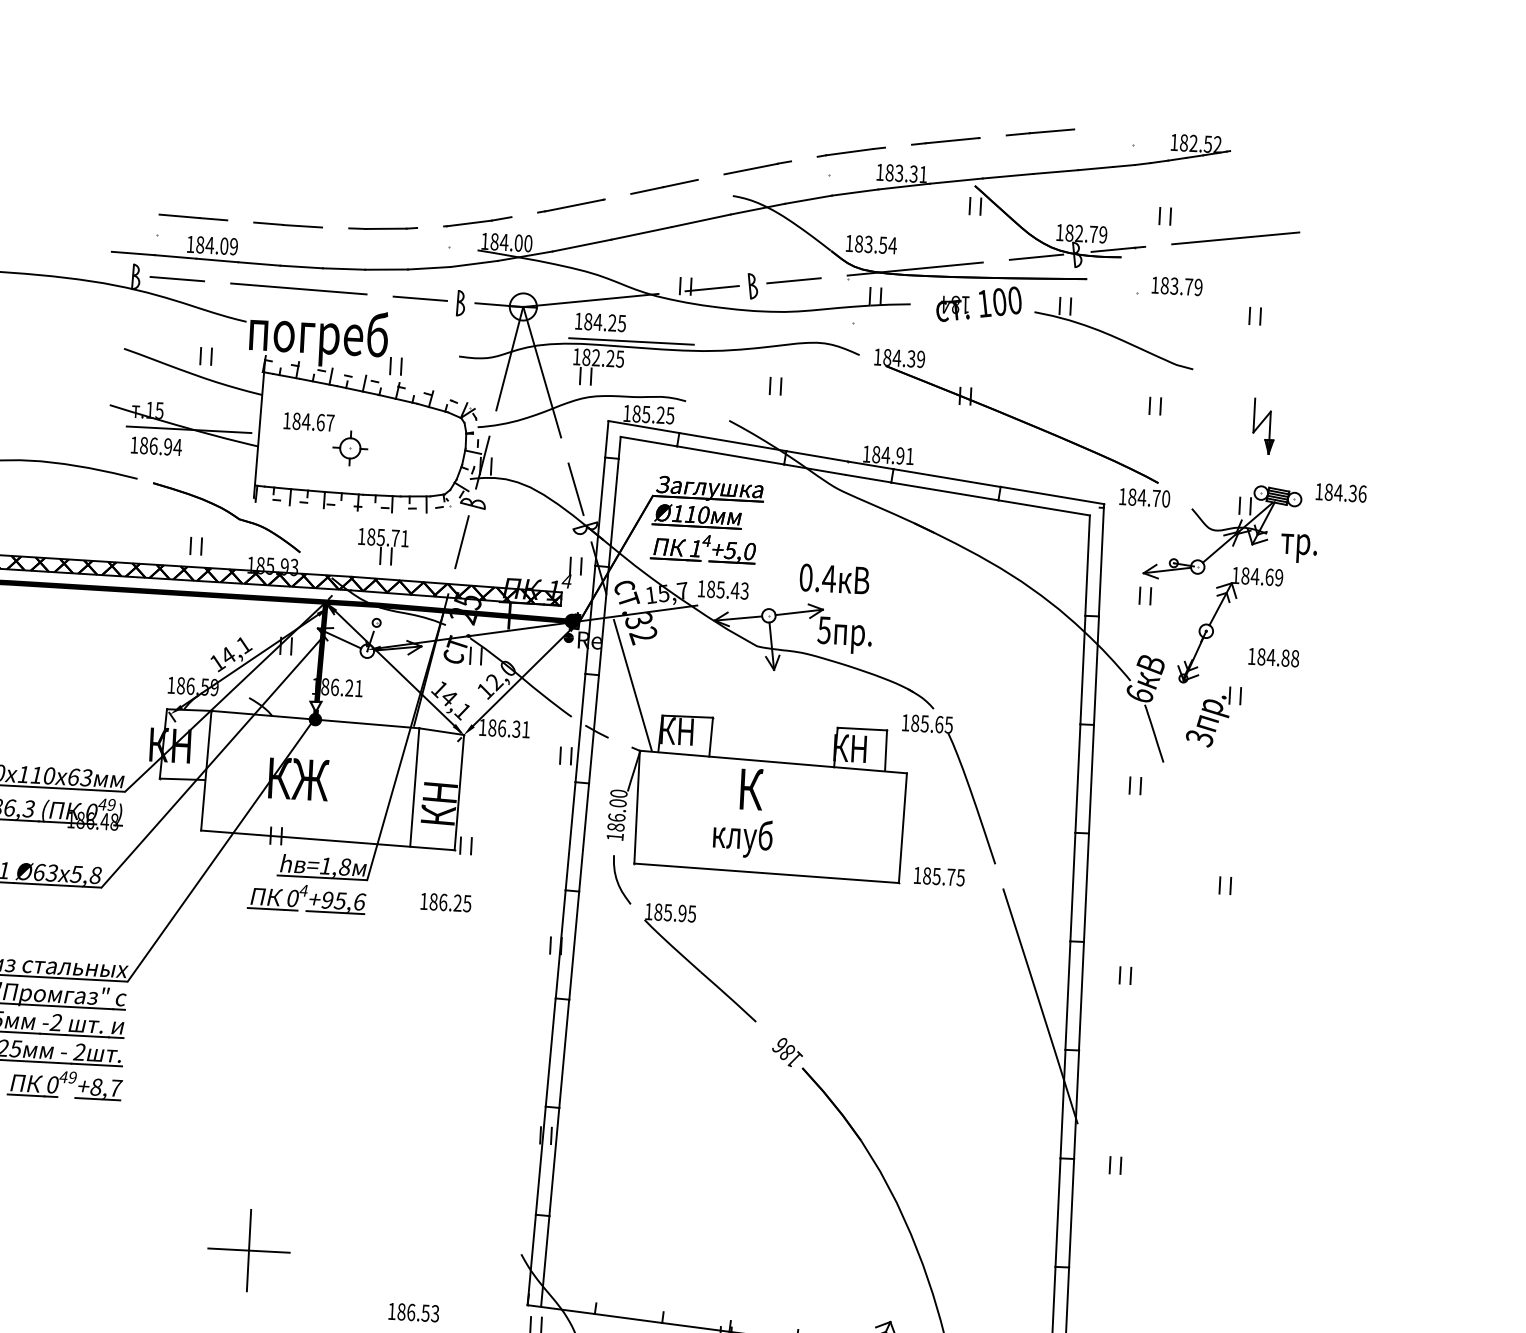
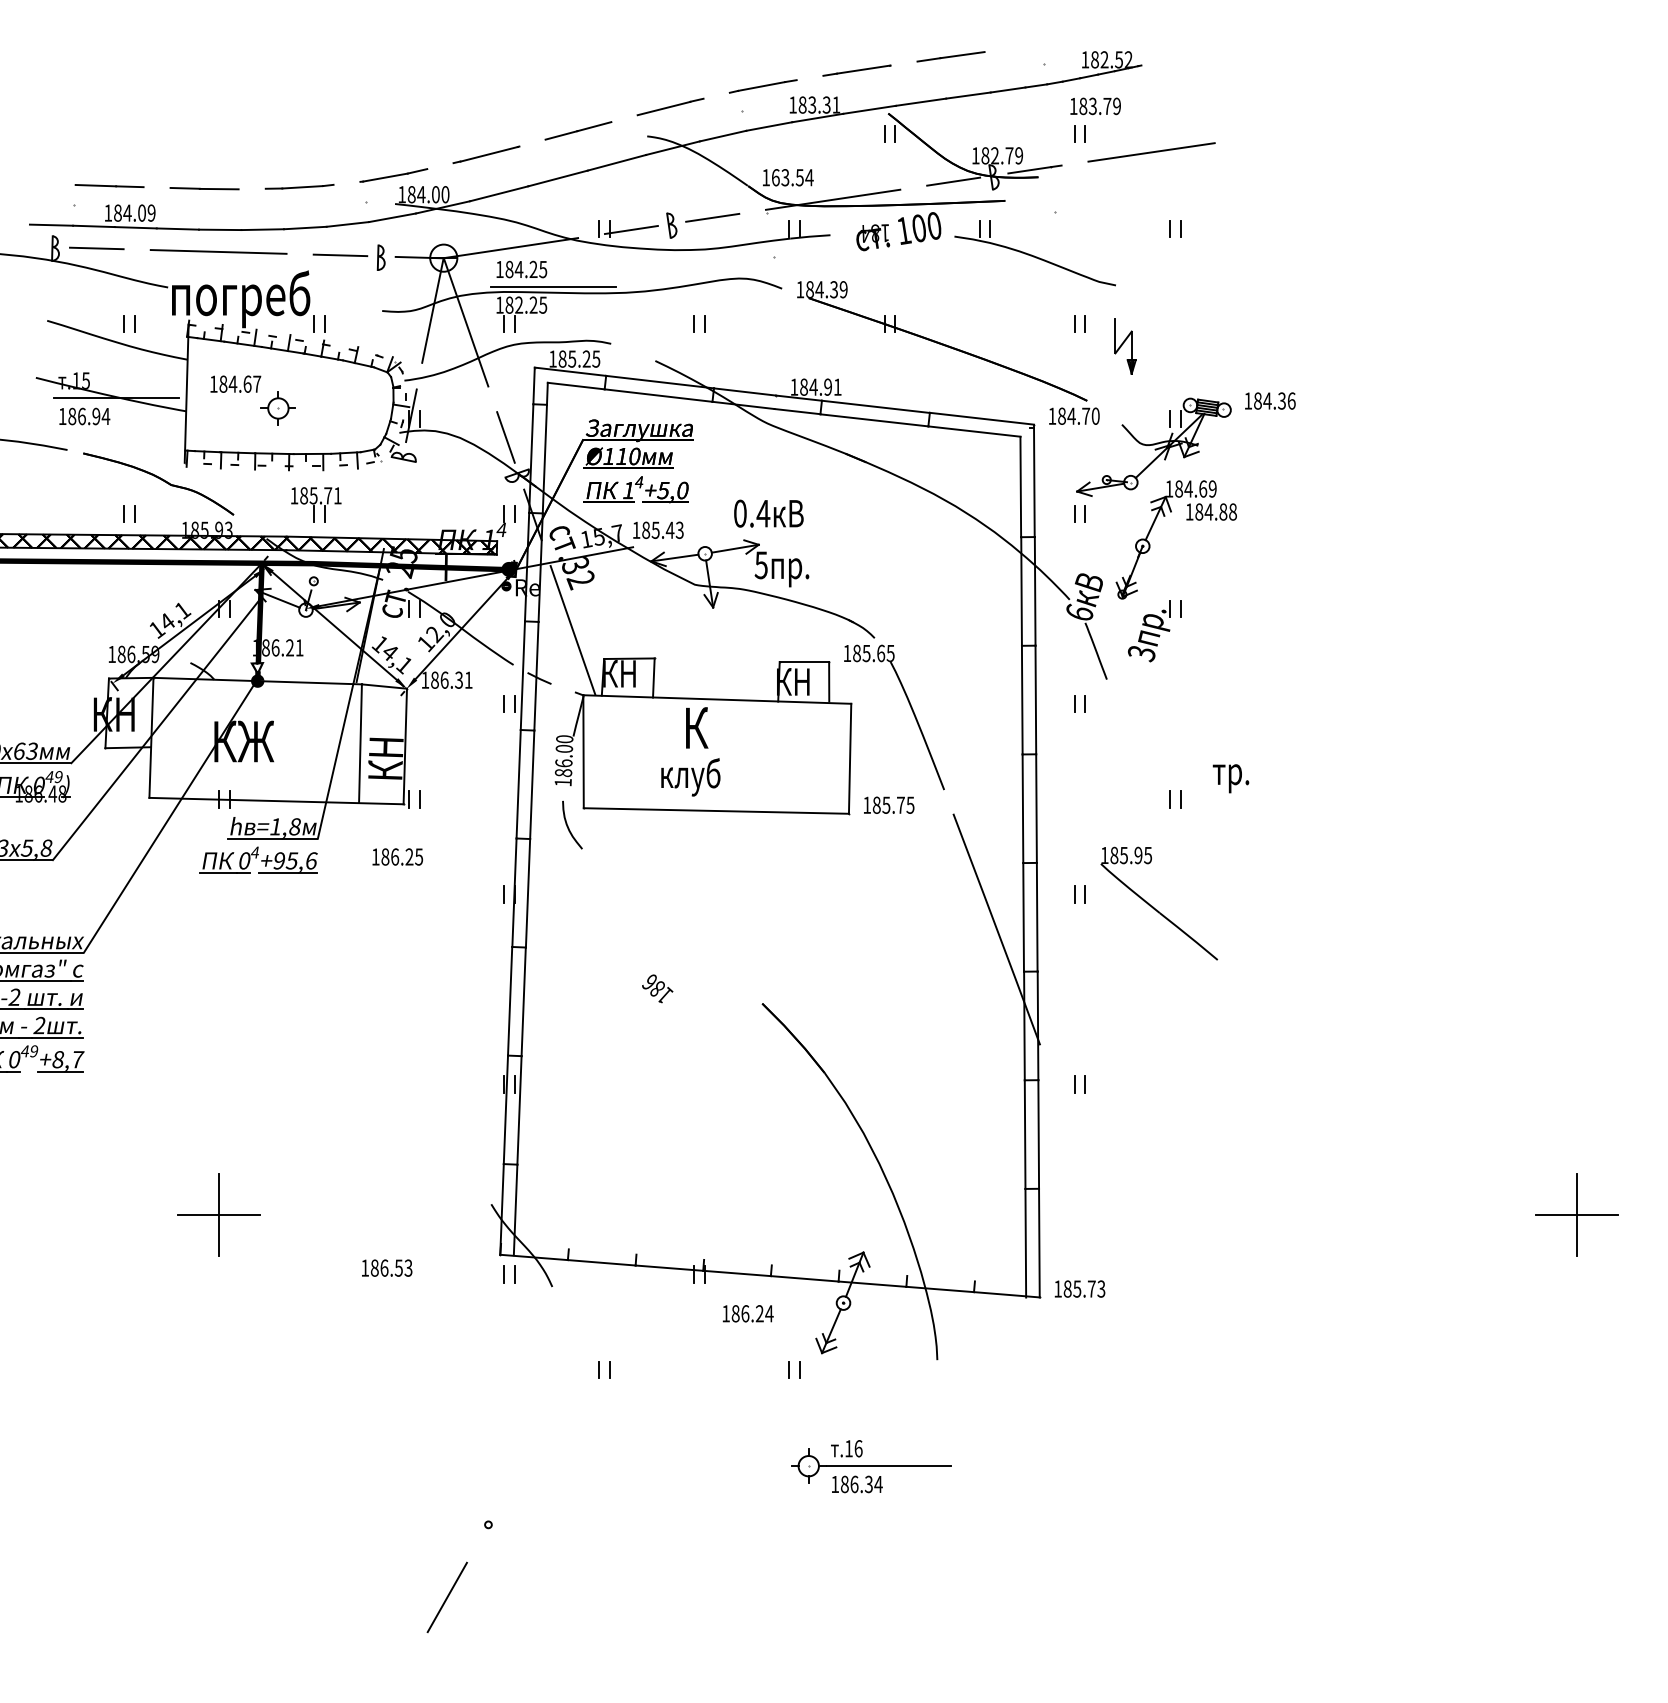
text: (858, 243) -> (775, 177), 183.54 -> 163.54
text: (1177, 286) -> (1095, 106), moved
part: (1263, 426) -> (1125, 346), moved
line: (461, 541) -> (394, 495), removed
text: (1298, 548) -> (1230, 778), moved
text: (1273, 657) -> (1211, 511), moved
part: (695, 966) -> (1154, 907), moved
text: (787, 1052) -> (657, 988), moved

